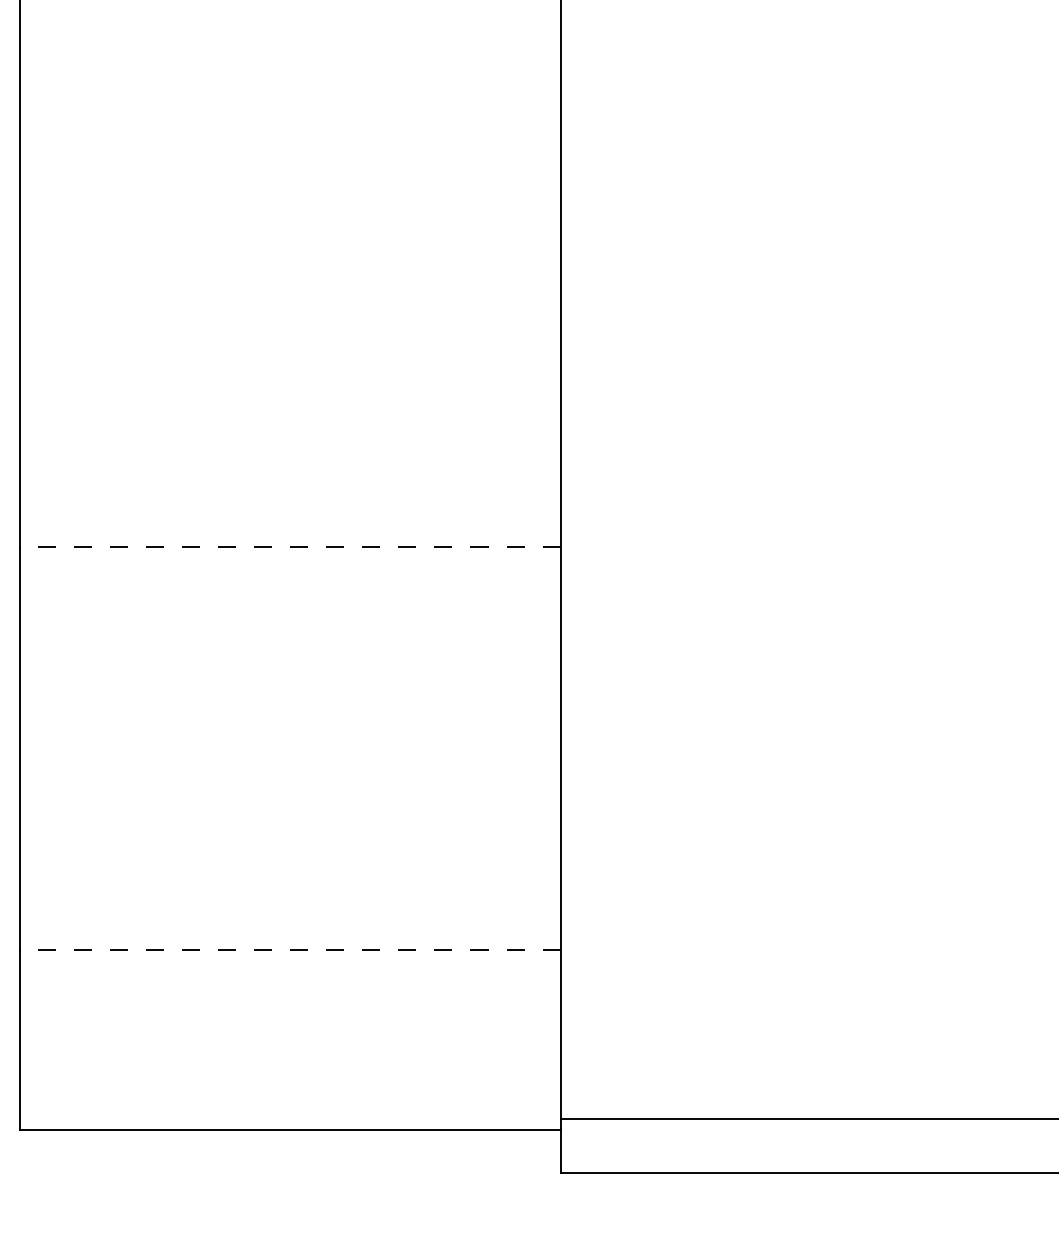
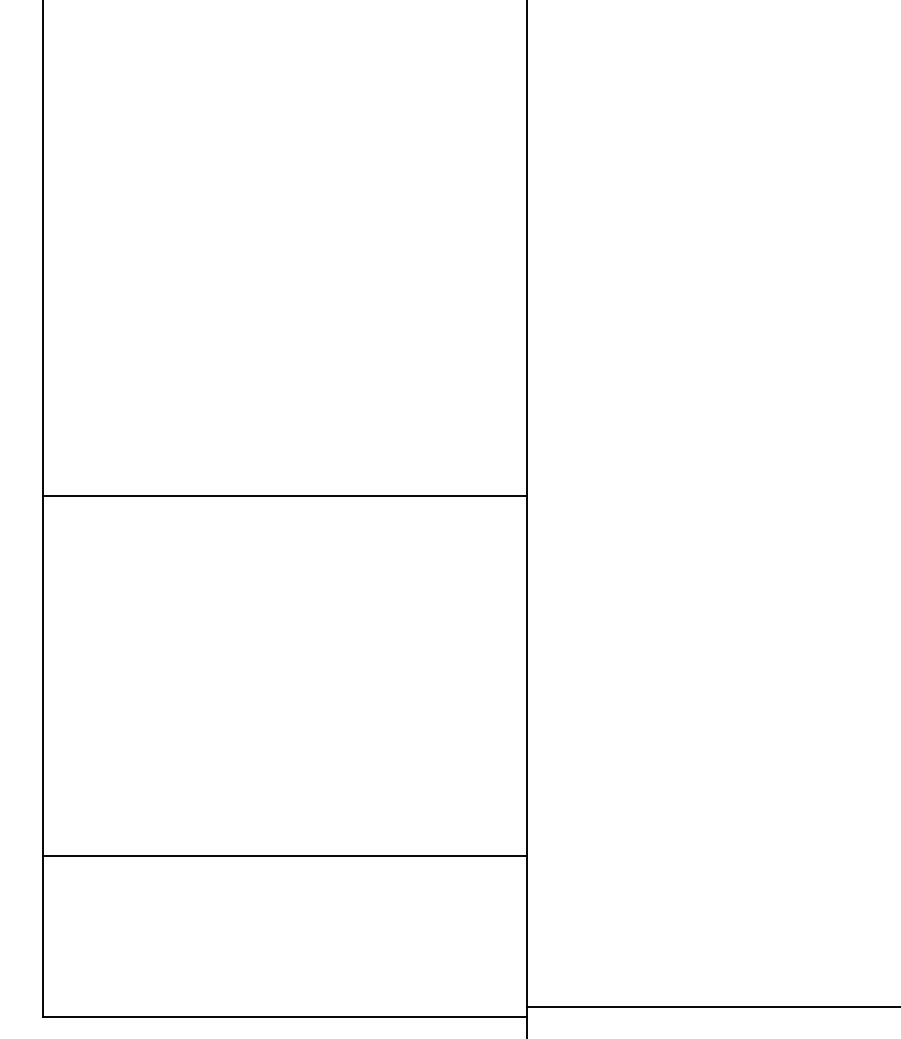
line: (290, 546) -> (285, 495), dashed -> solid
line: (290, 949) -> (285, 855), dashed -> solid

